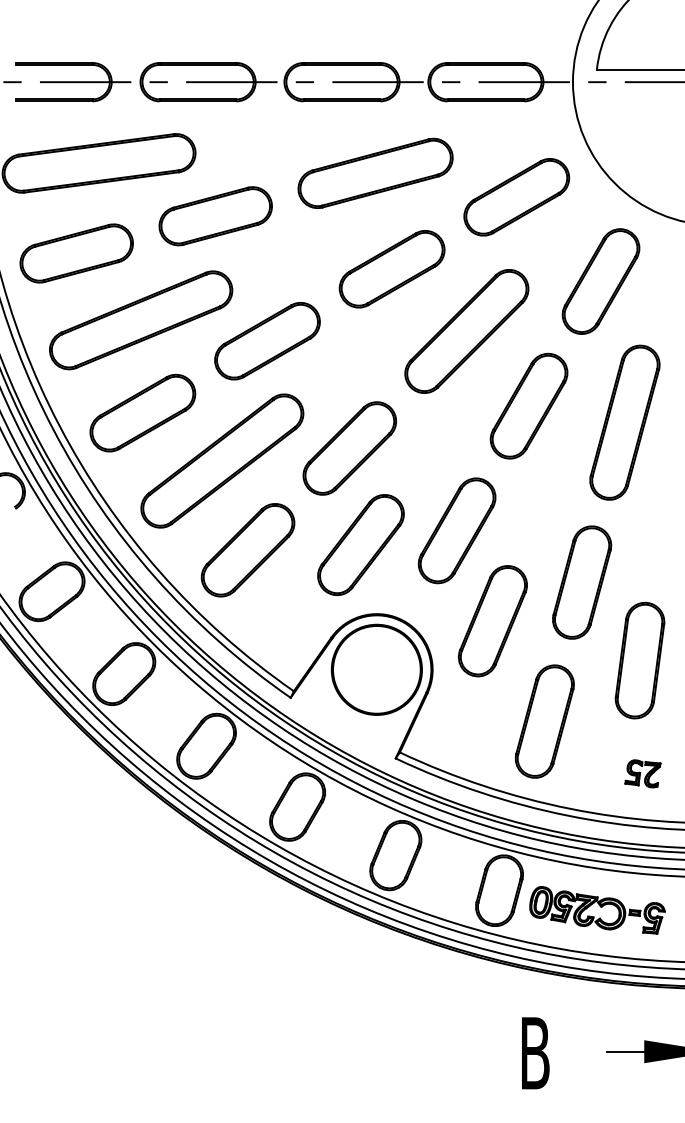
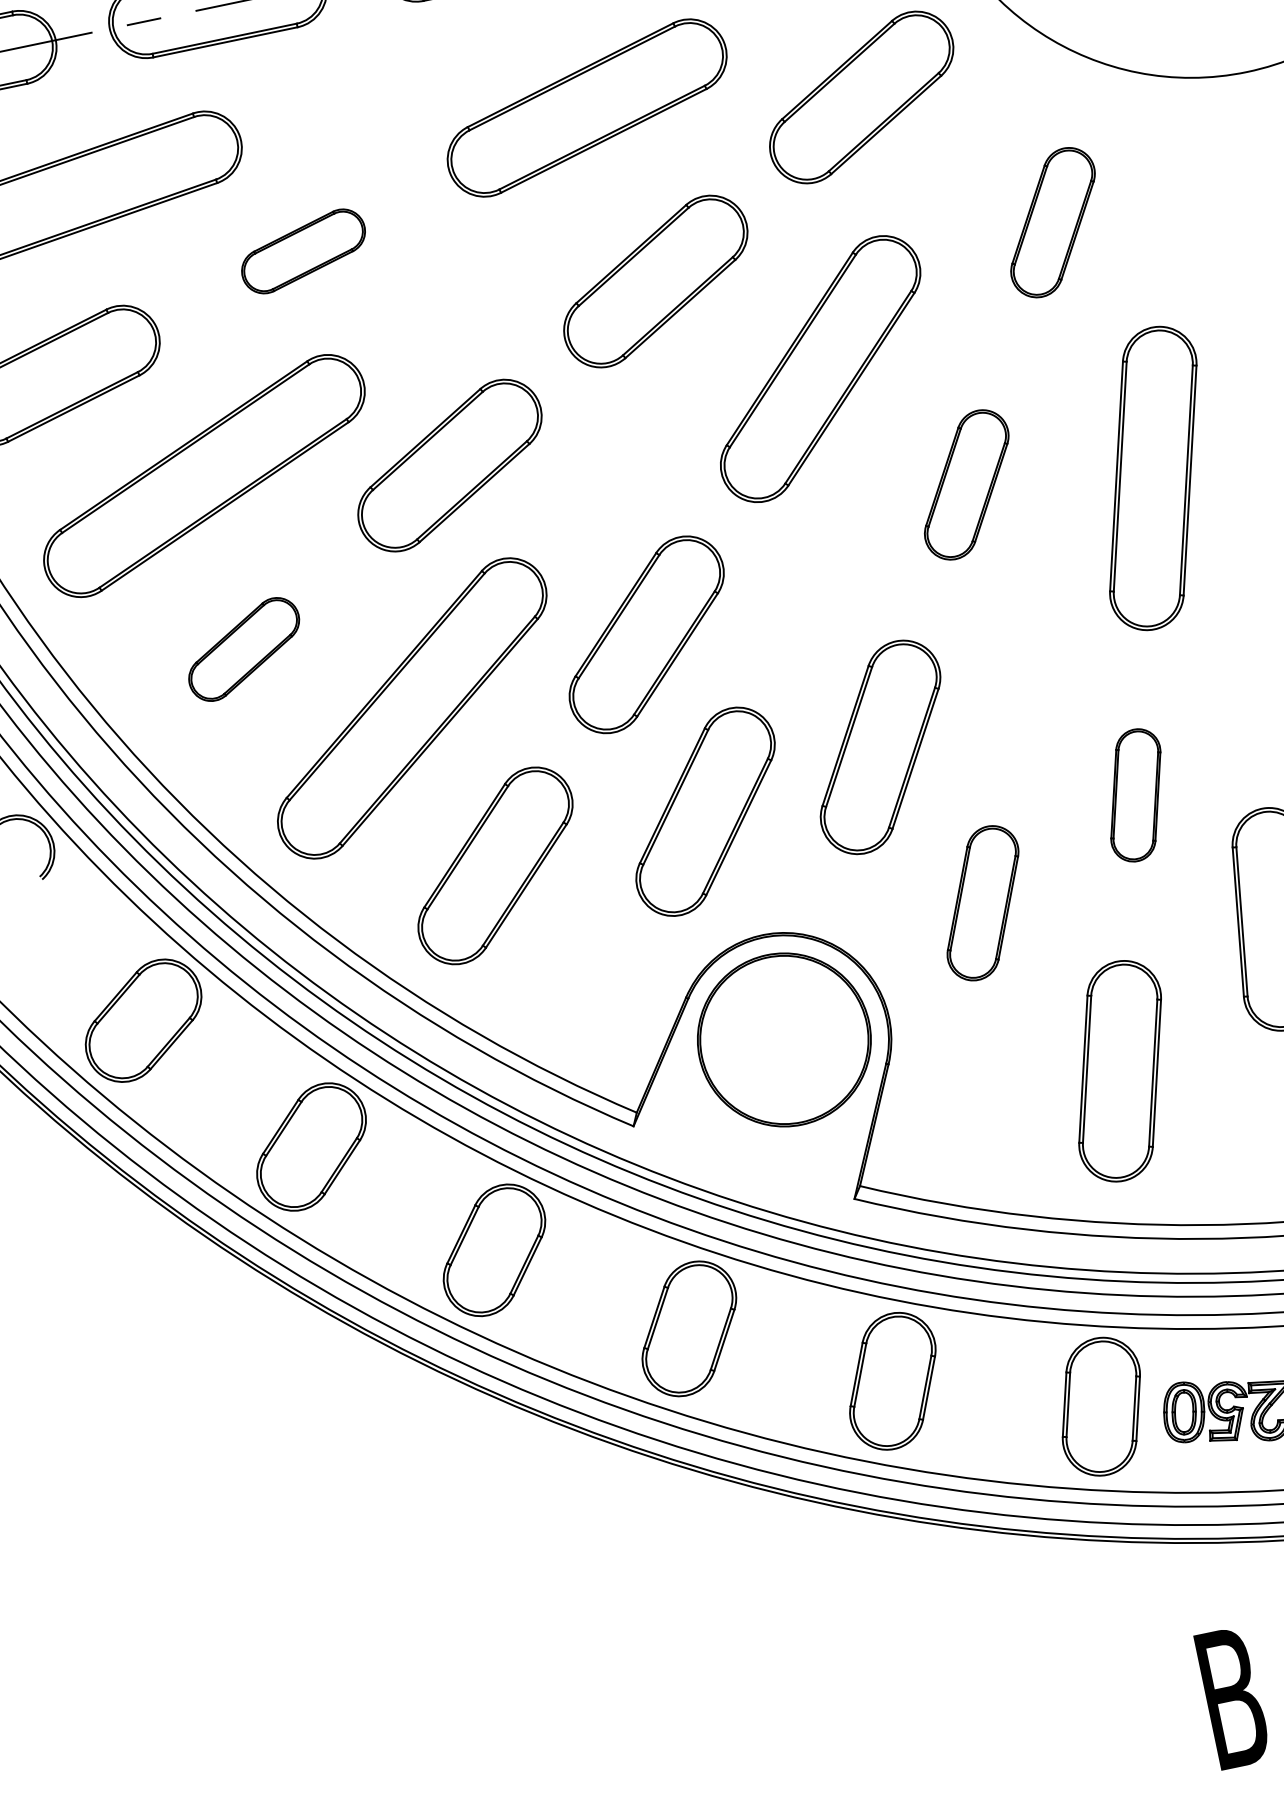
part: (215, 216) -> (303, 251), size x0.6
part: (600, 281) -> (1051, 222), size x0.7
part: (528, 405) -> (965, 483), size x0.7
part: (142, 412) -> (243, 648), size x0.6
part: (582, 582) -> (1136, 795), size x0.6
part: (492, 621) -> (982, 903), size x0.7

